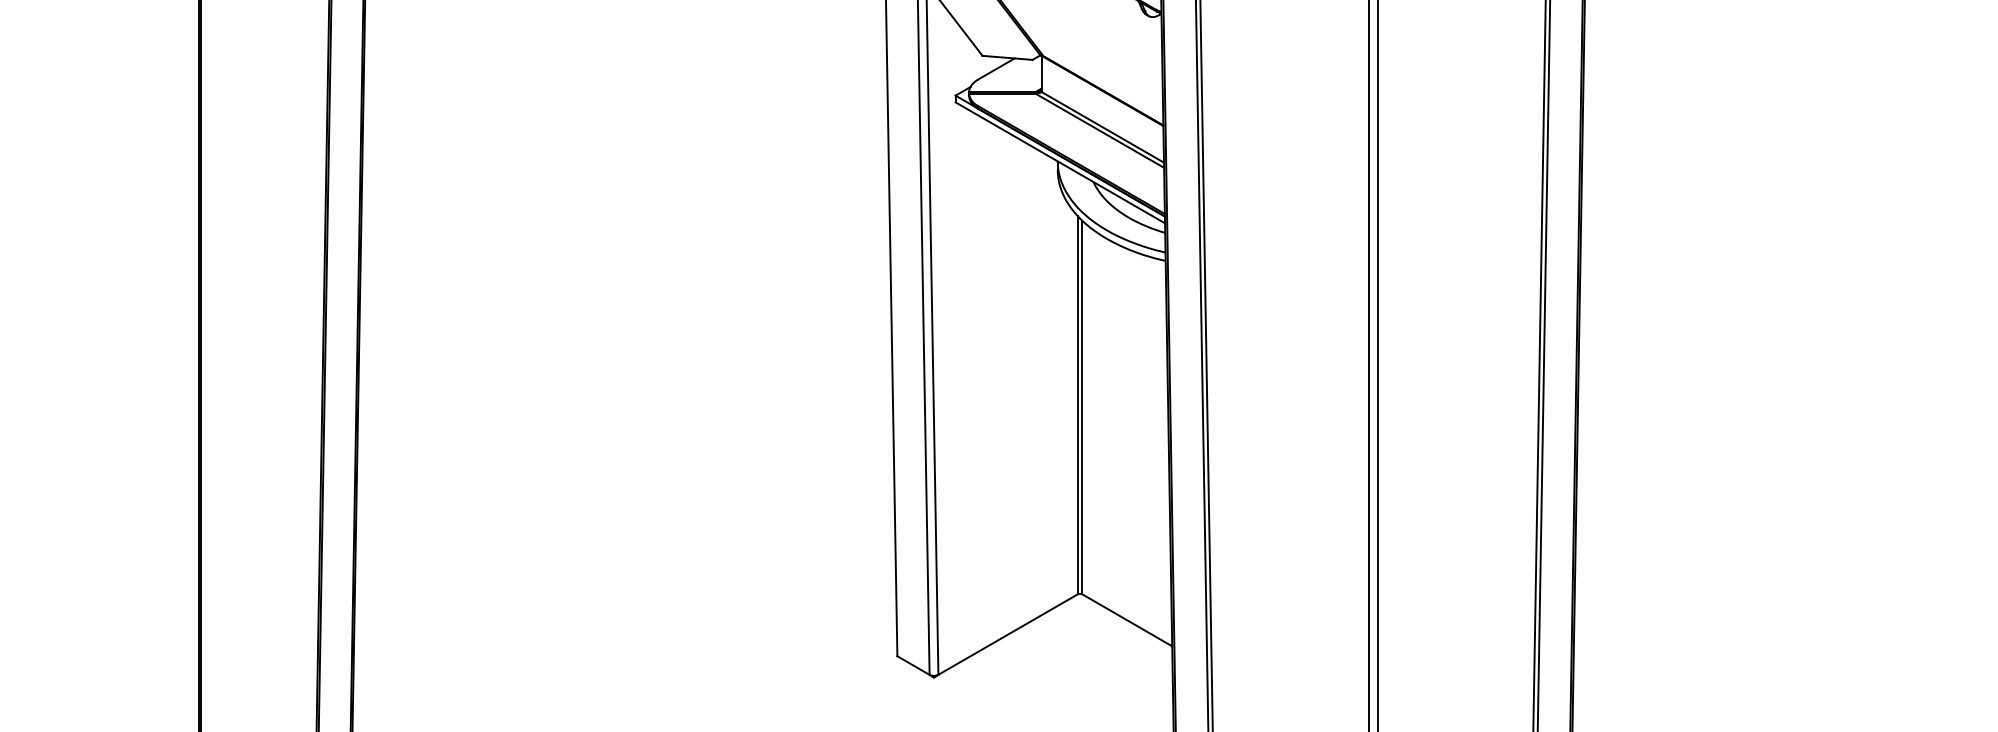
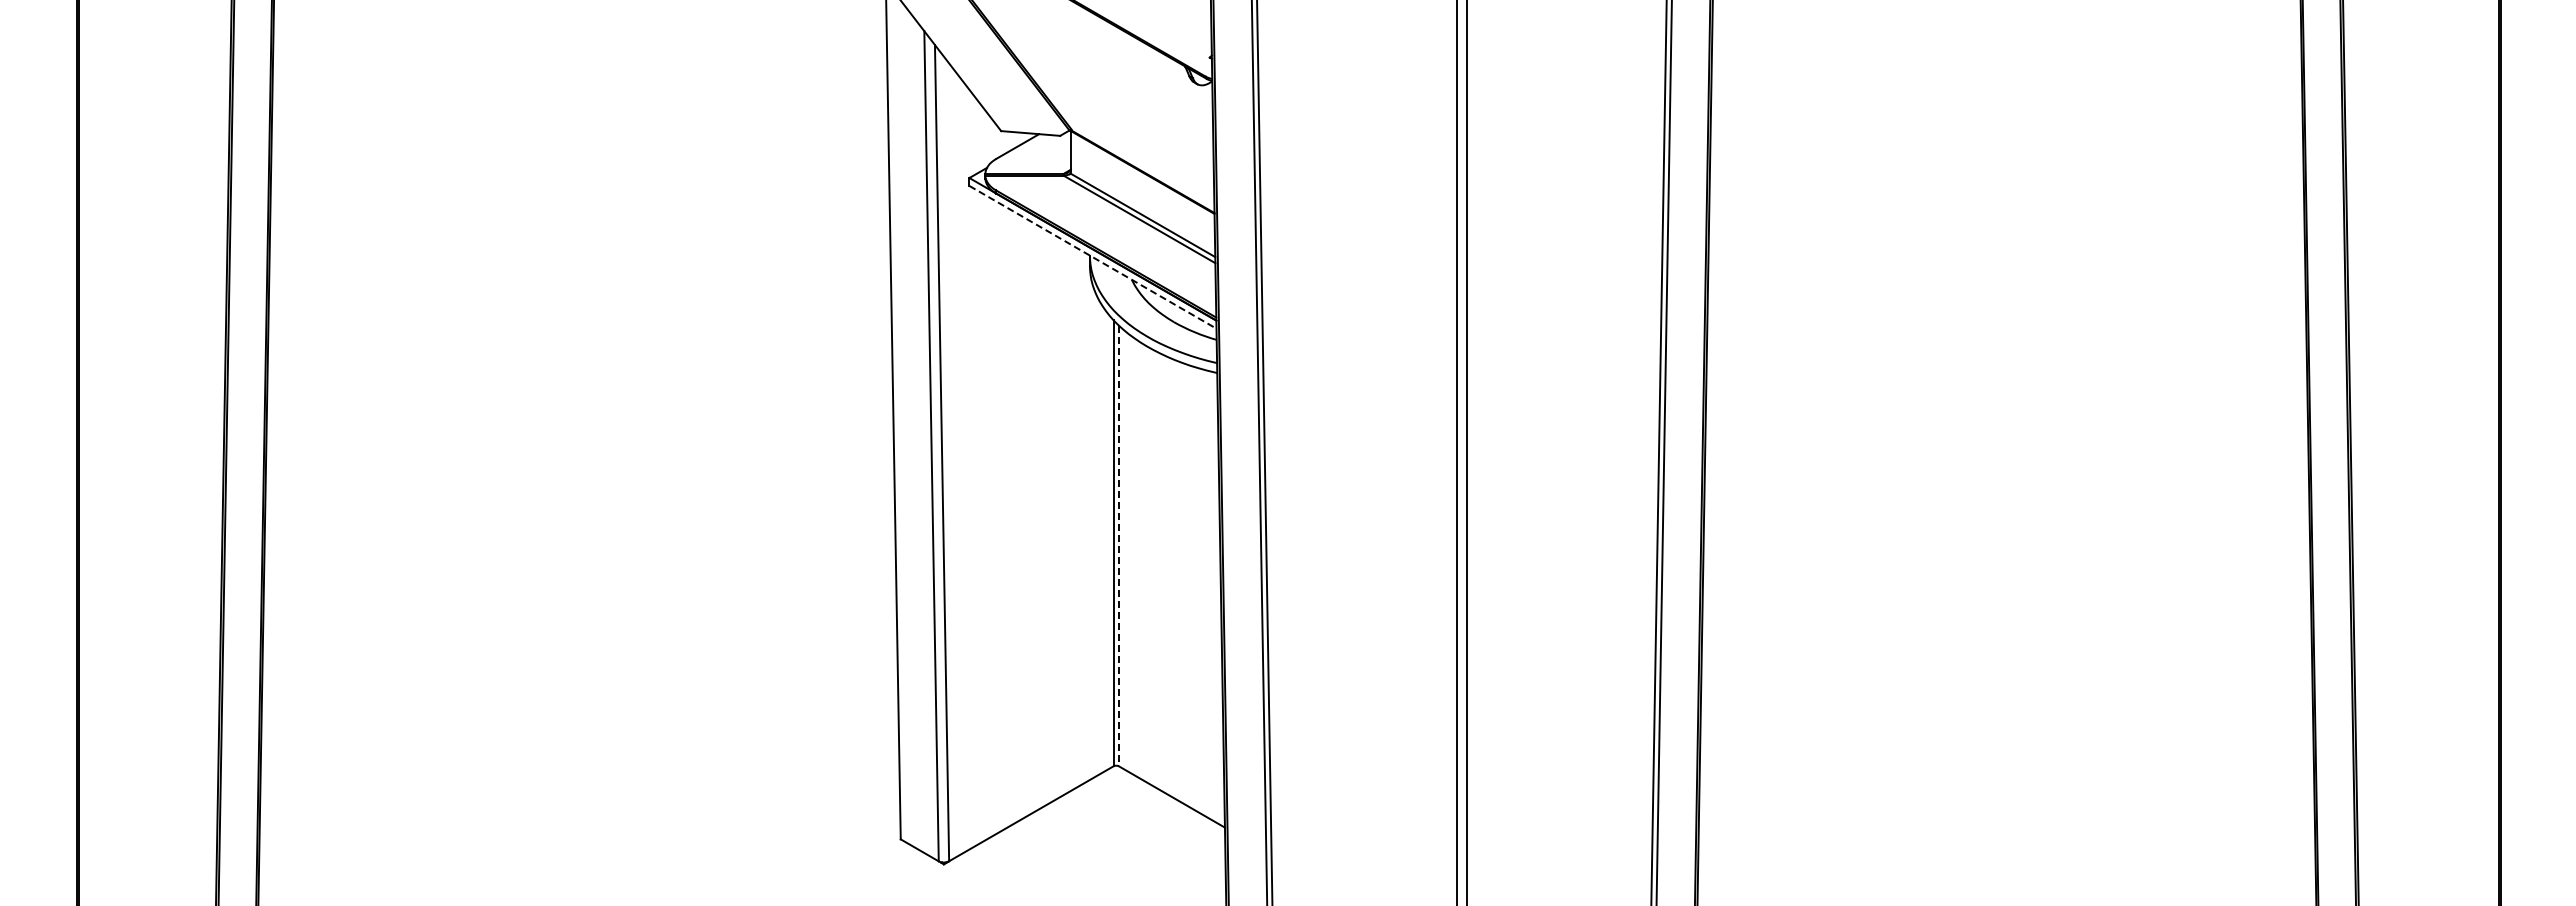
line: (1059, 163) -> (1092, 257), solid -> dashed
line: (1081, 407) -> (1118, 546), solid -> dashed

